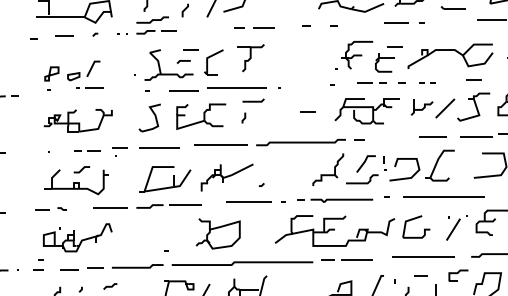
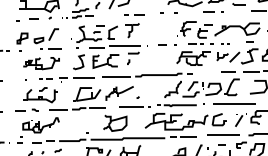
part: (72, 74) -> (38, 39), size x1.43
line: (308, 111) -> (162, 44), moved
part: (50, 207) -> (26, 109), size x1.43

